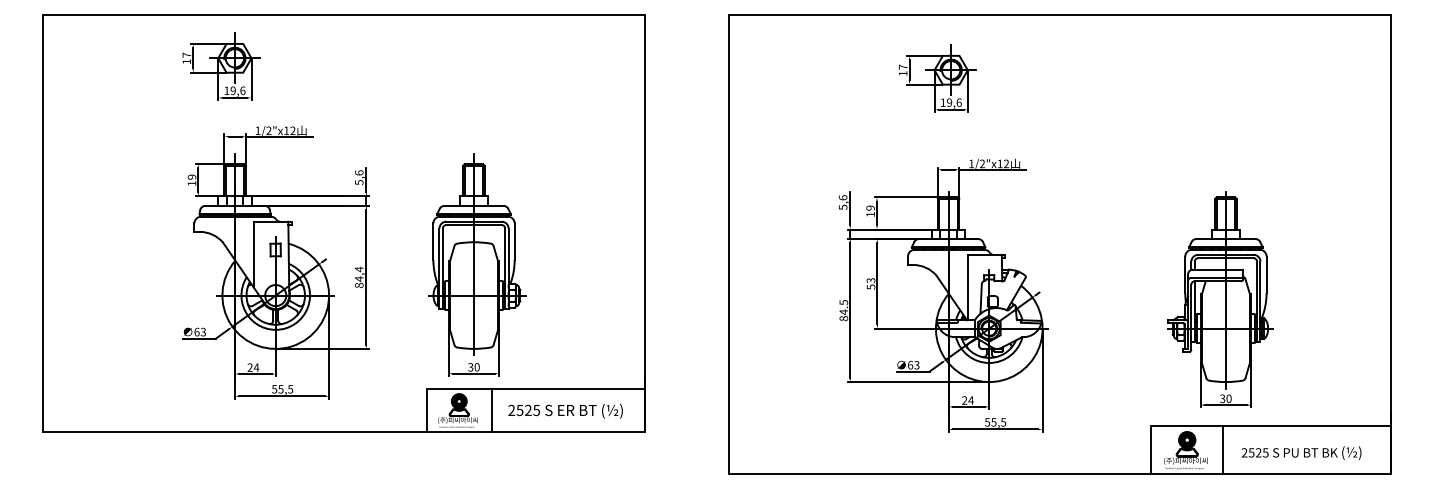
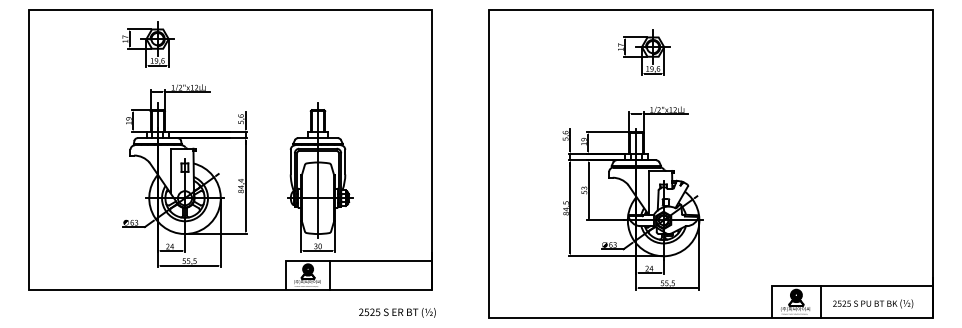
part: (938, 78) -> (644, 52), moved
part: (1220, 298) -> (818, 200), removed
text: (565, 410) -> (397, 312), moved

